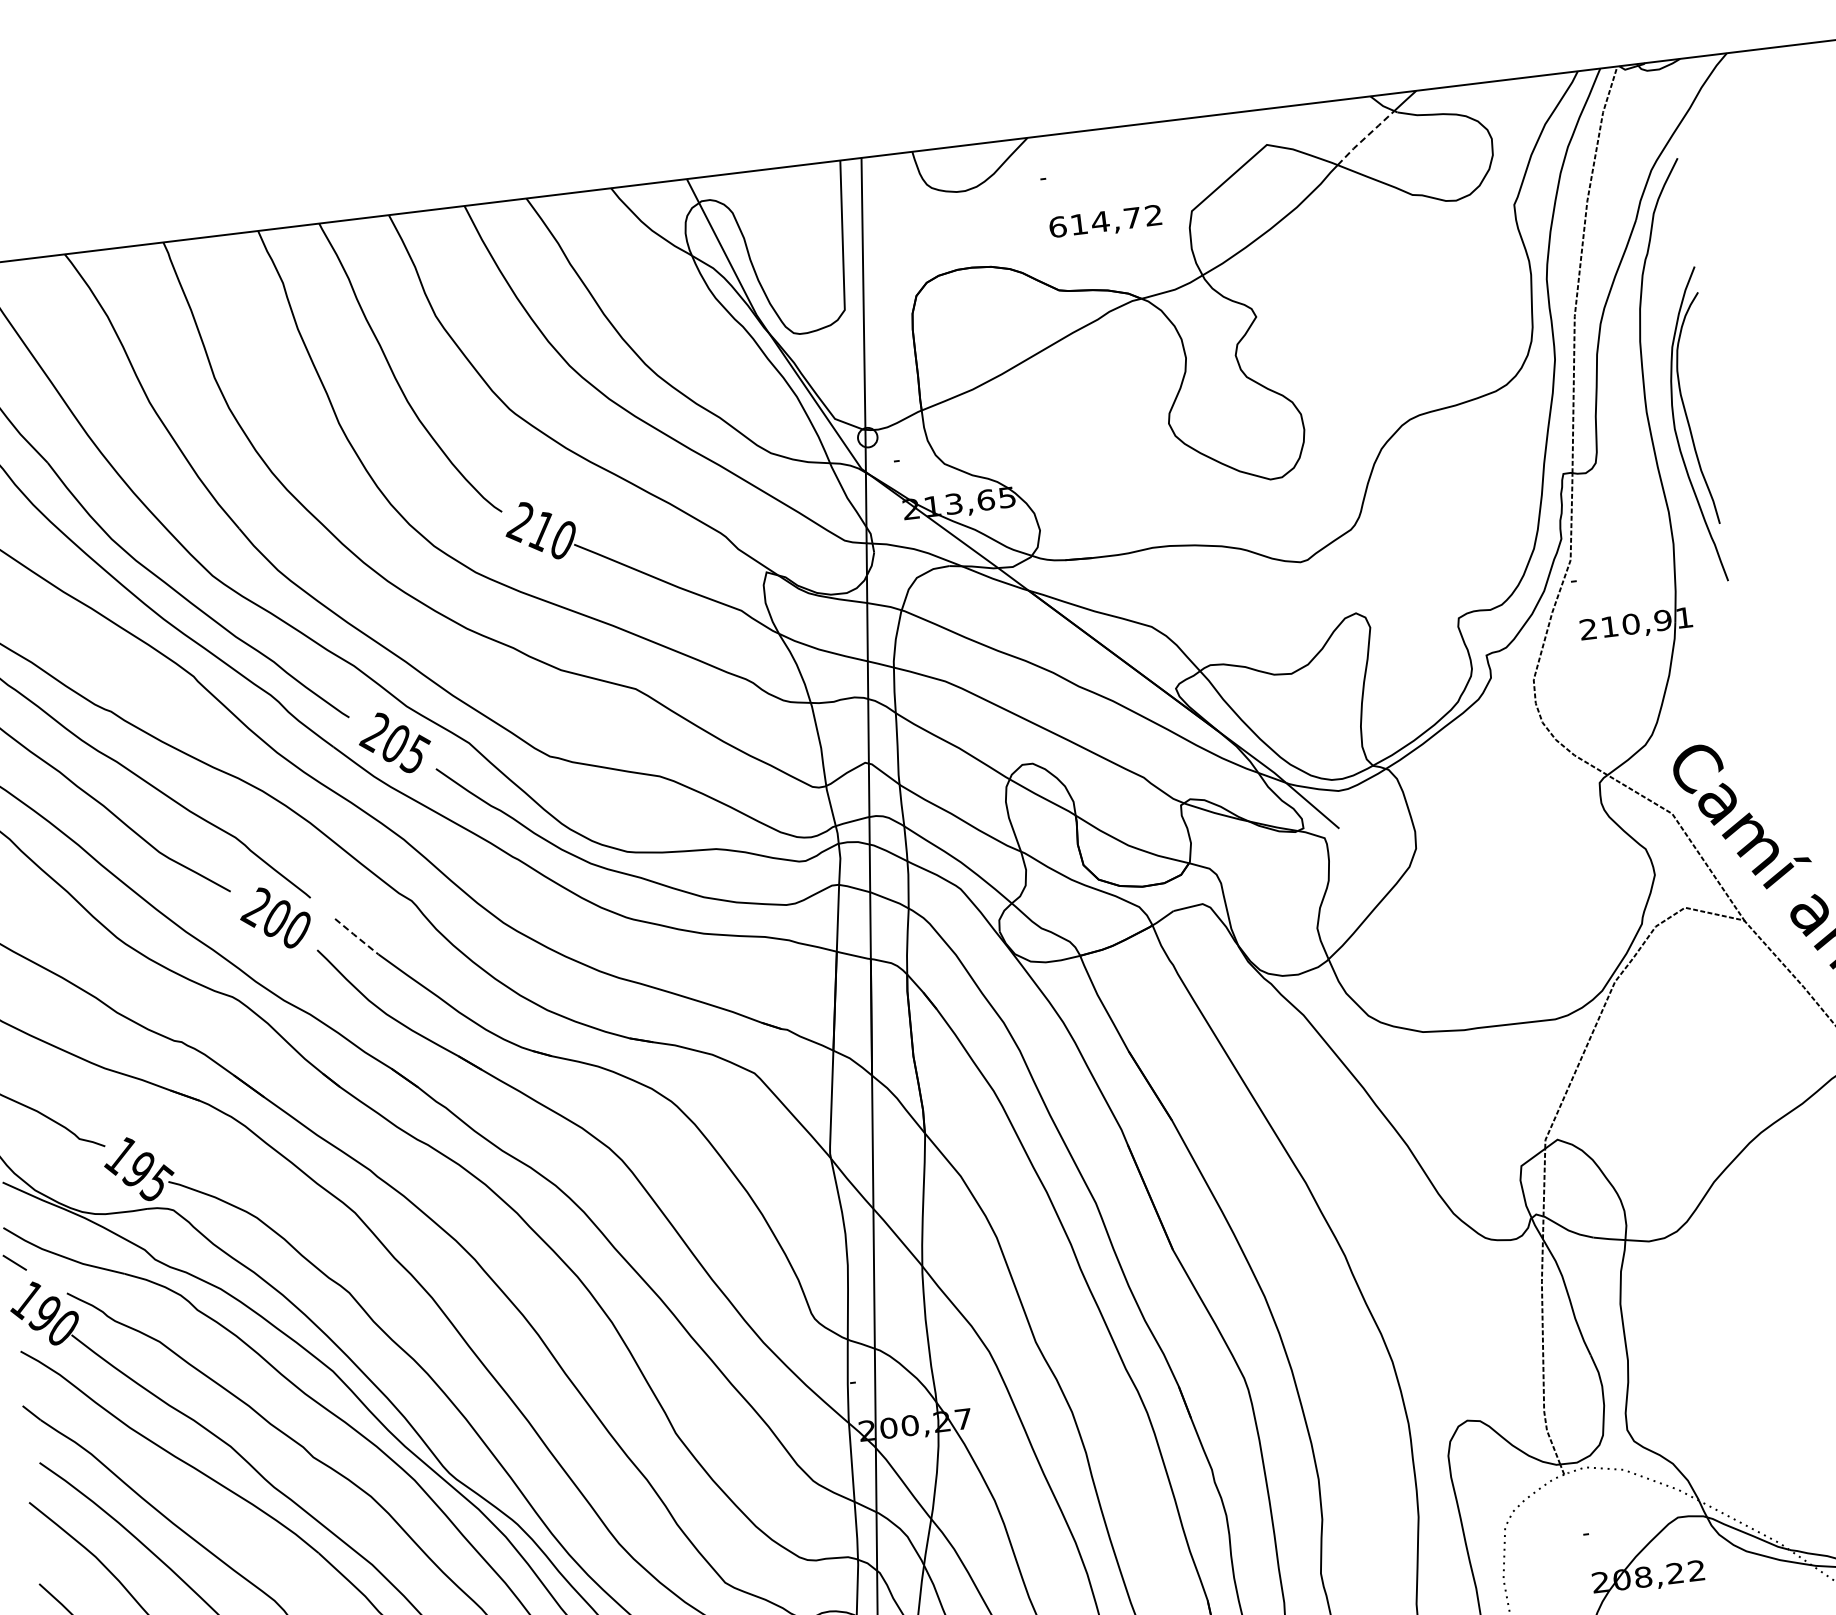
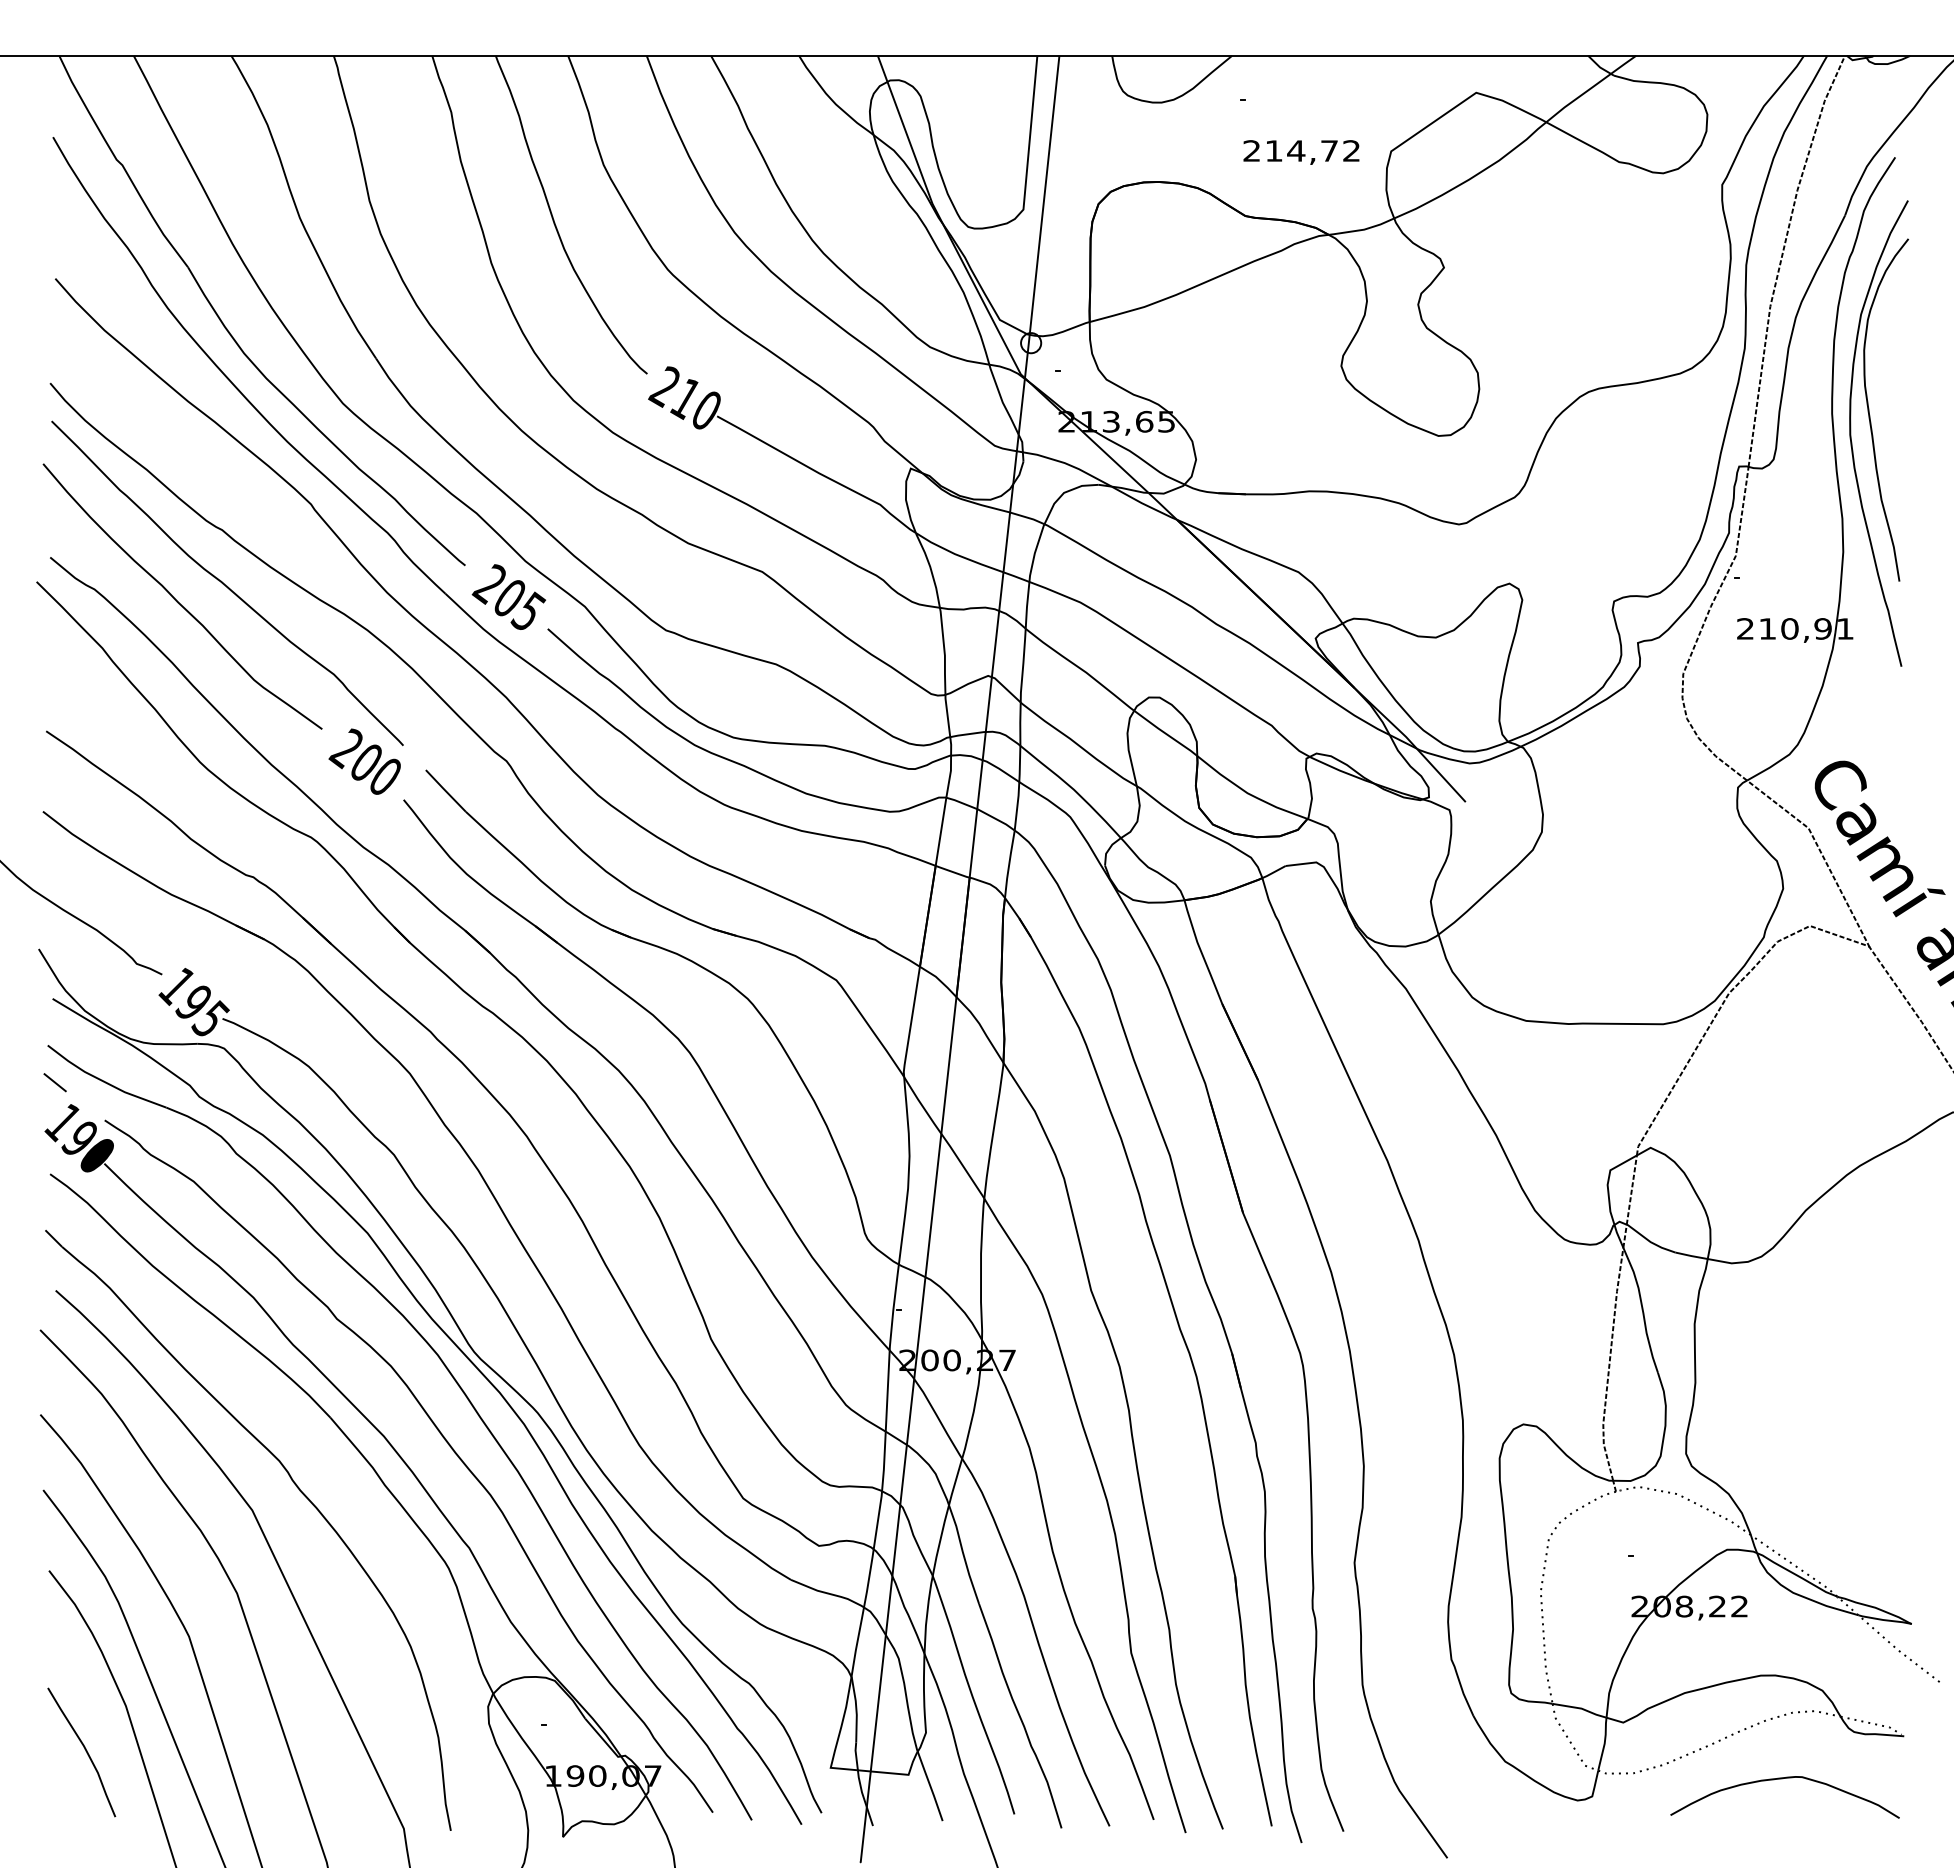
line: (1365, 137) -> (1578, 97), dashed -> solid
text: (1057, 226) -> (1251, 150), 614,72 -> 214,72
part: (1693, 425) -> (1878, 433), size x1.43
line: (356, 936) -> (445, 790), dashed -> solid

